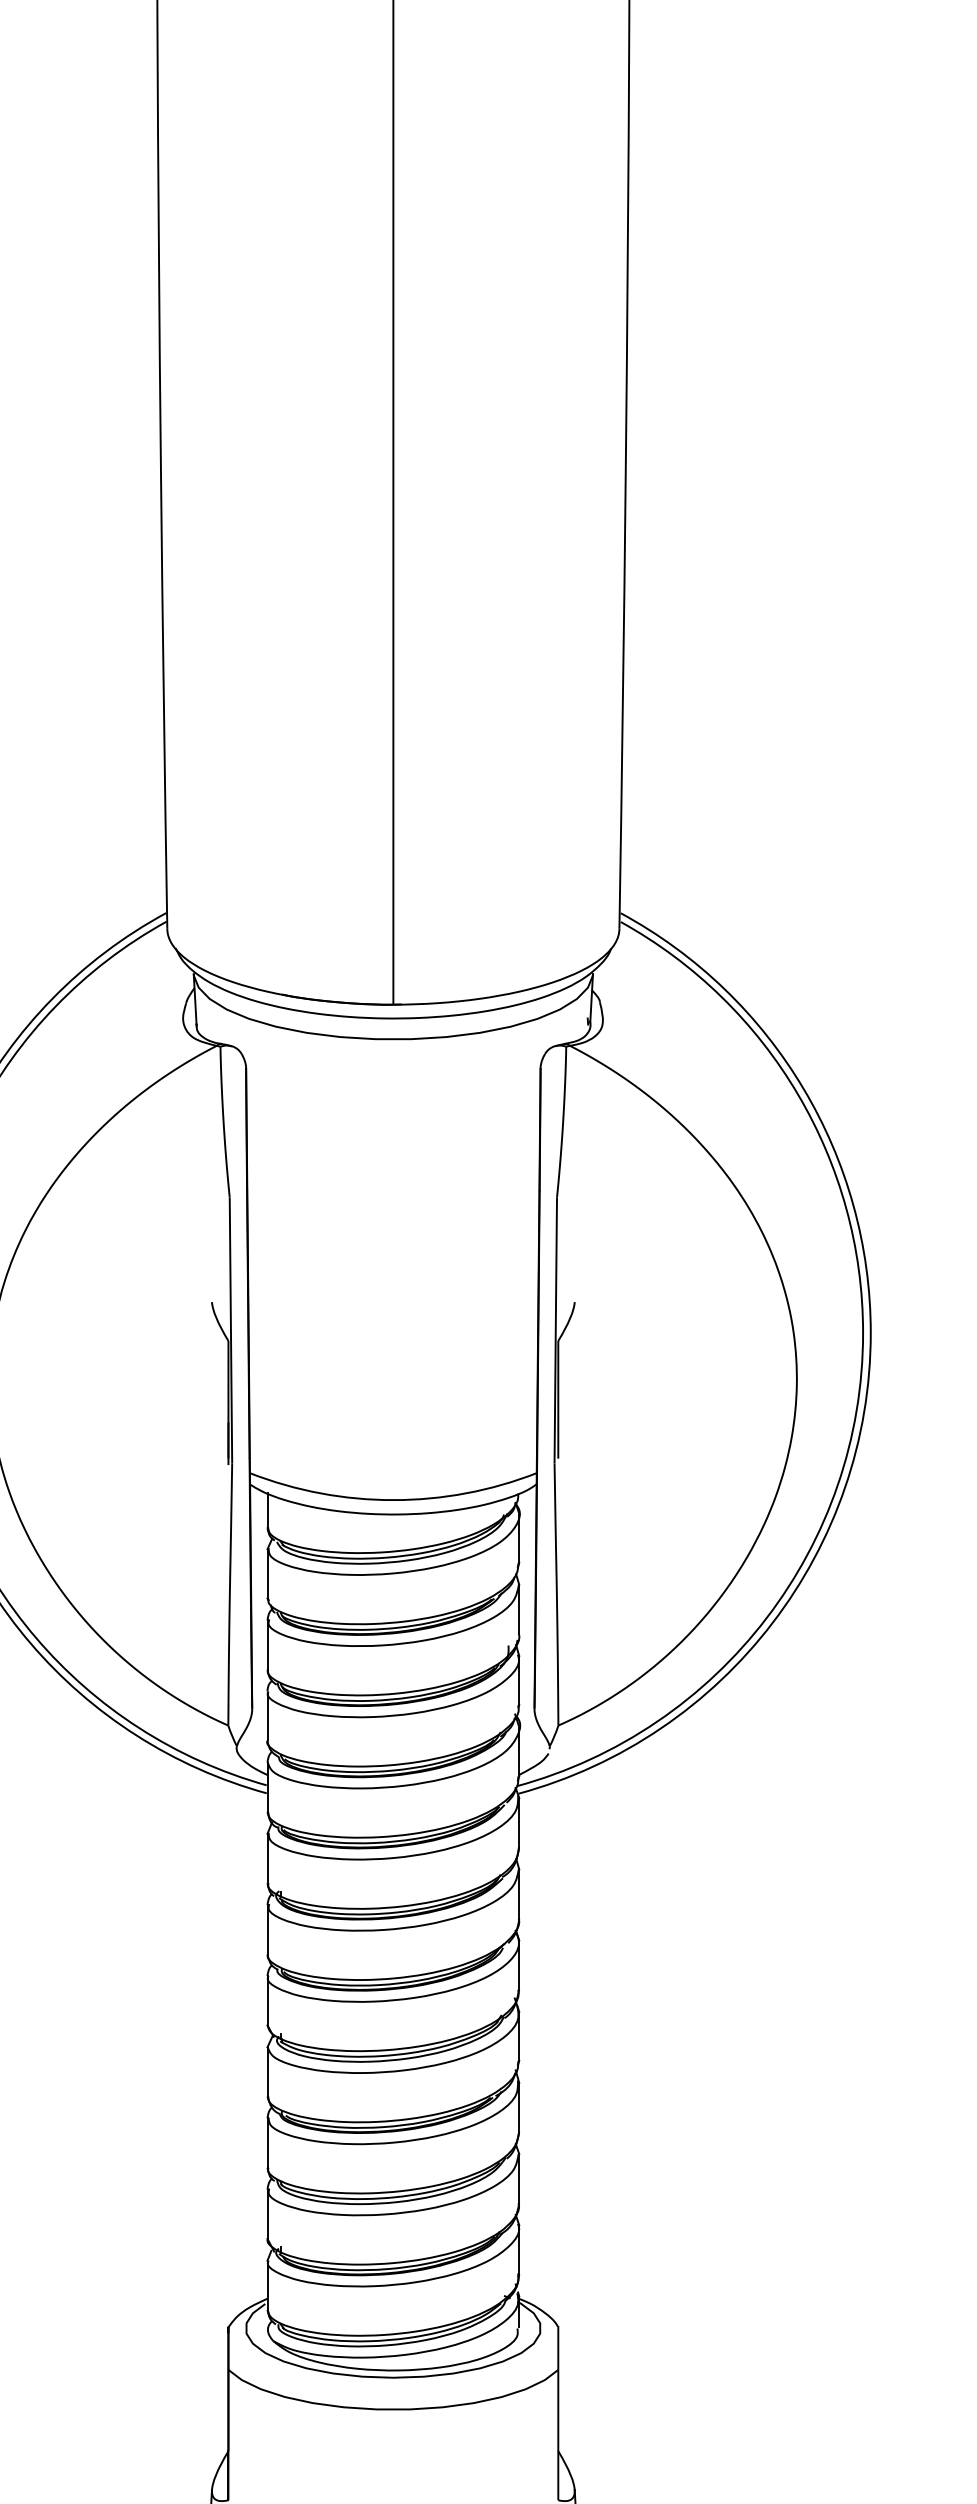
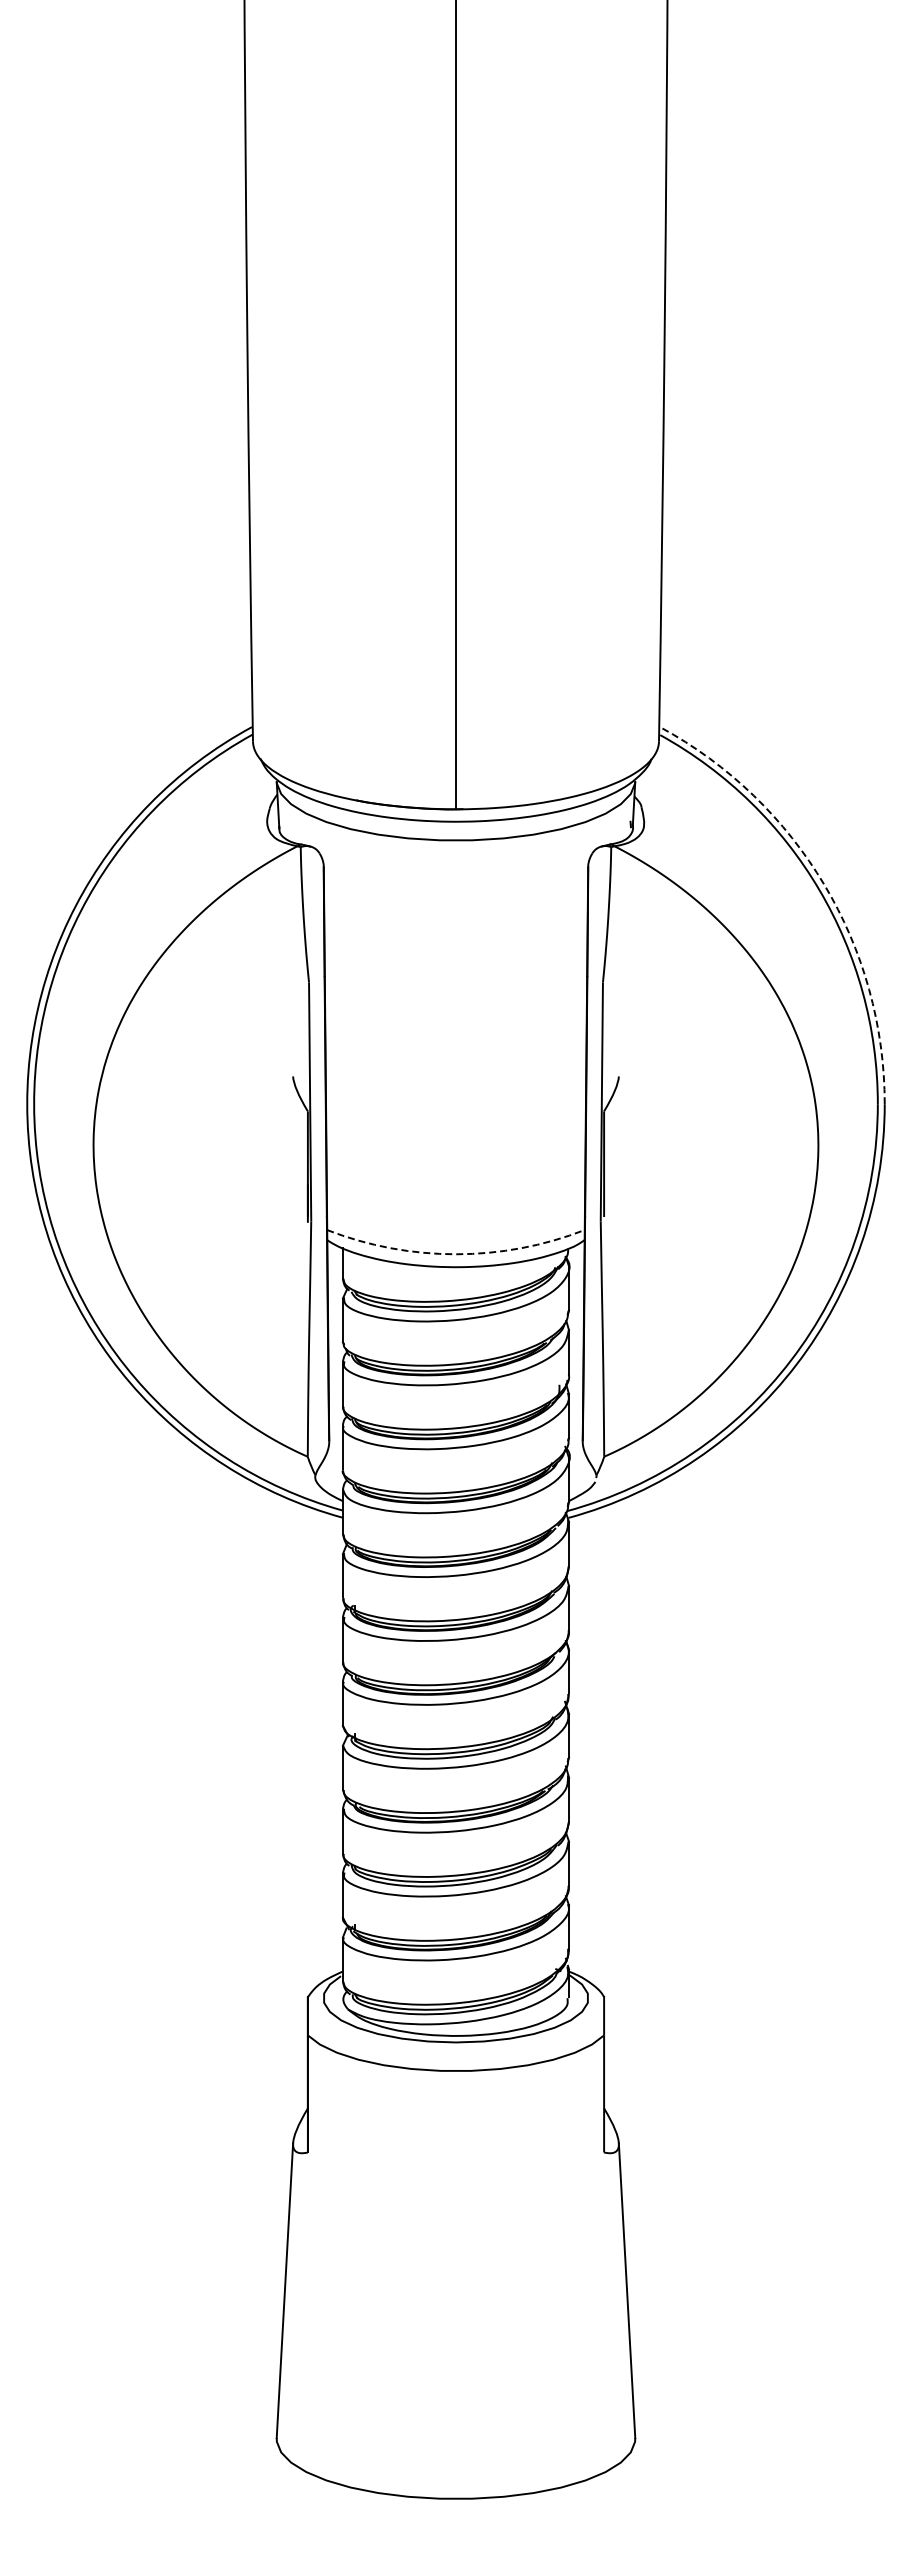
arc: (803, 1088) -> (824, 884), solid -> dashed
arc: (393, 1500) -> (456, 1254), solid -> dashed

